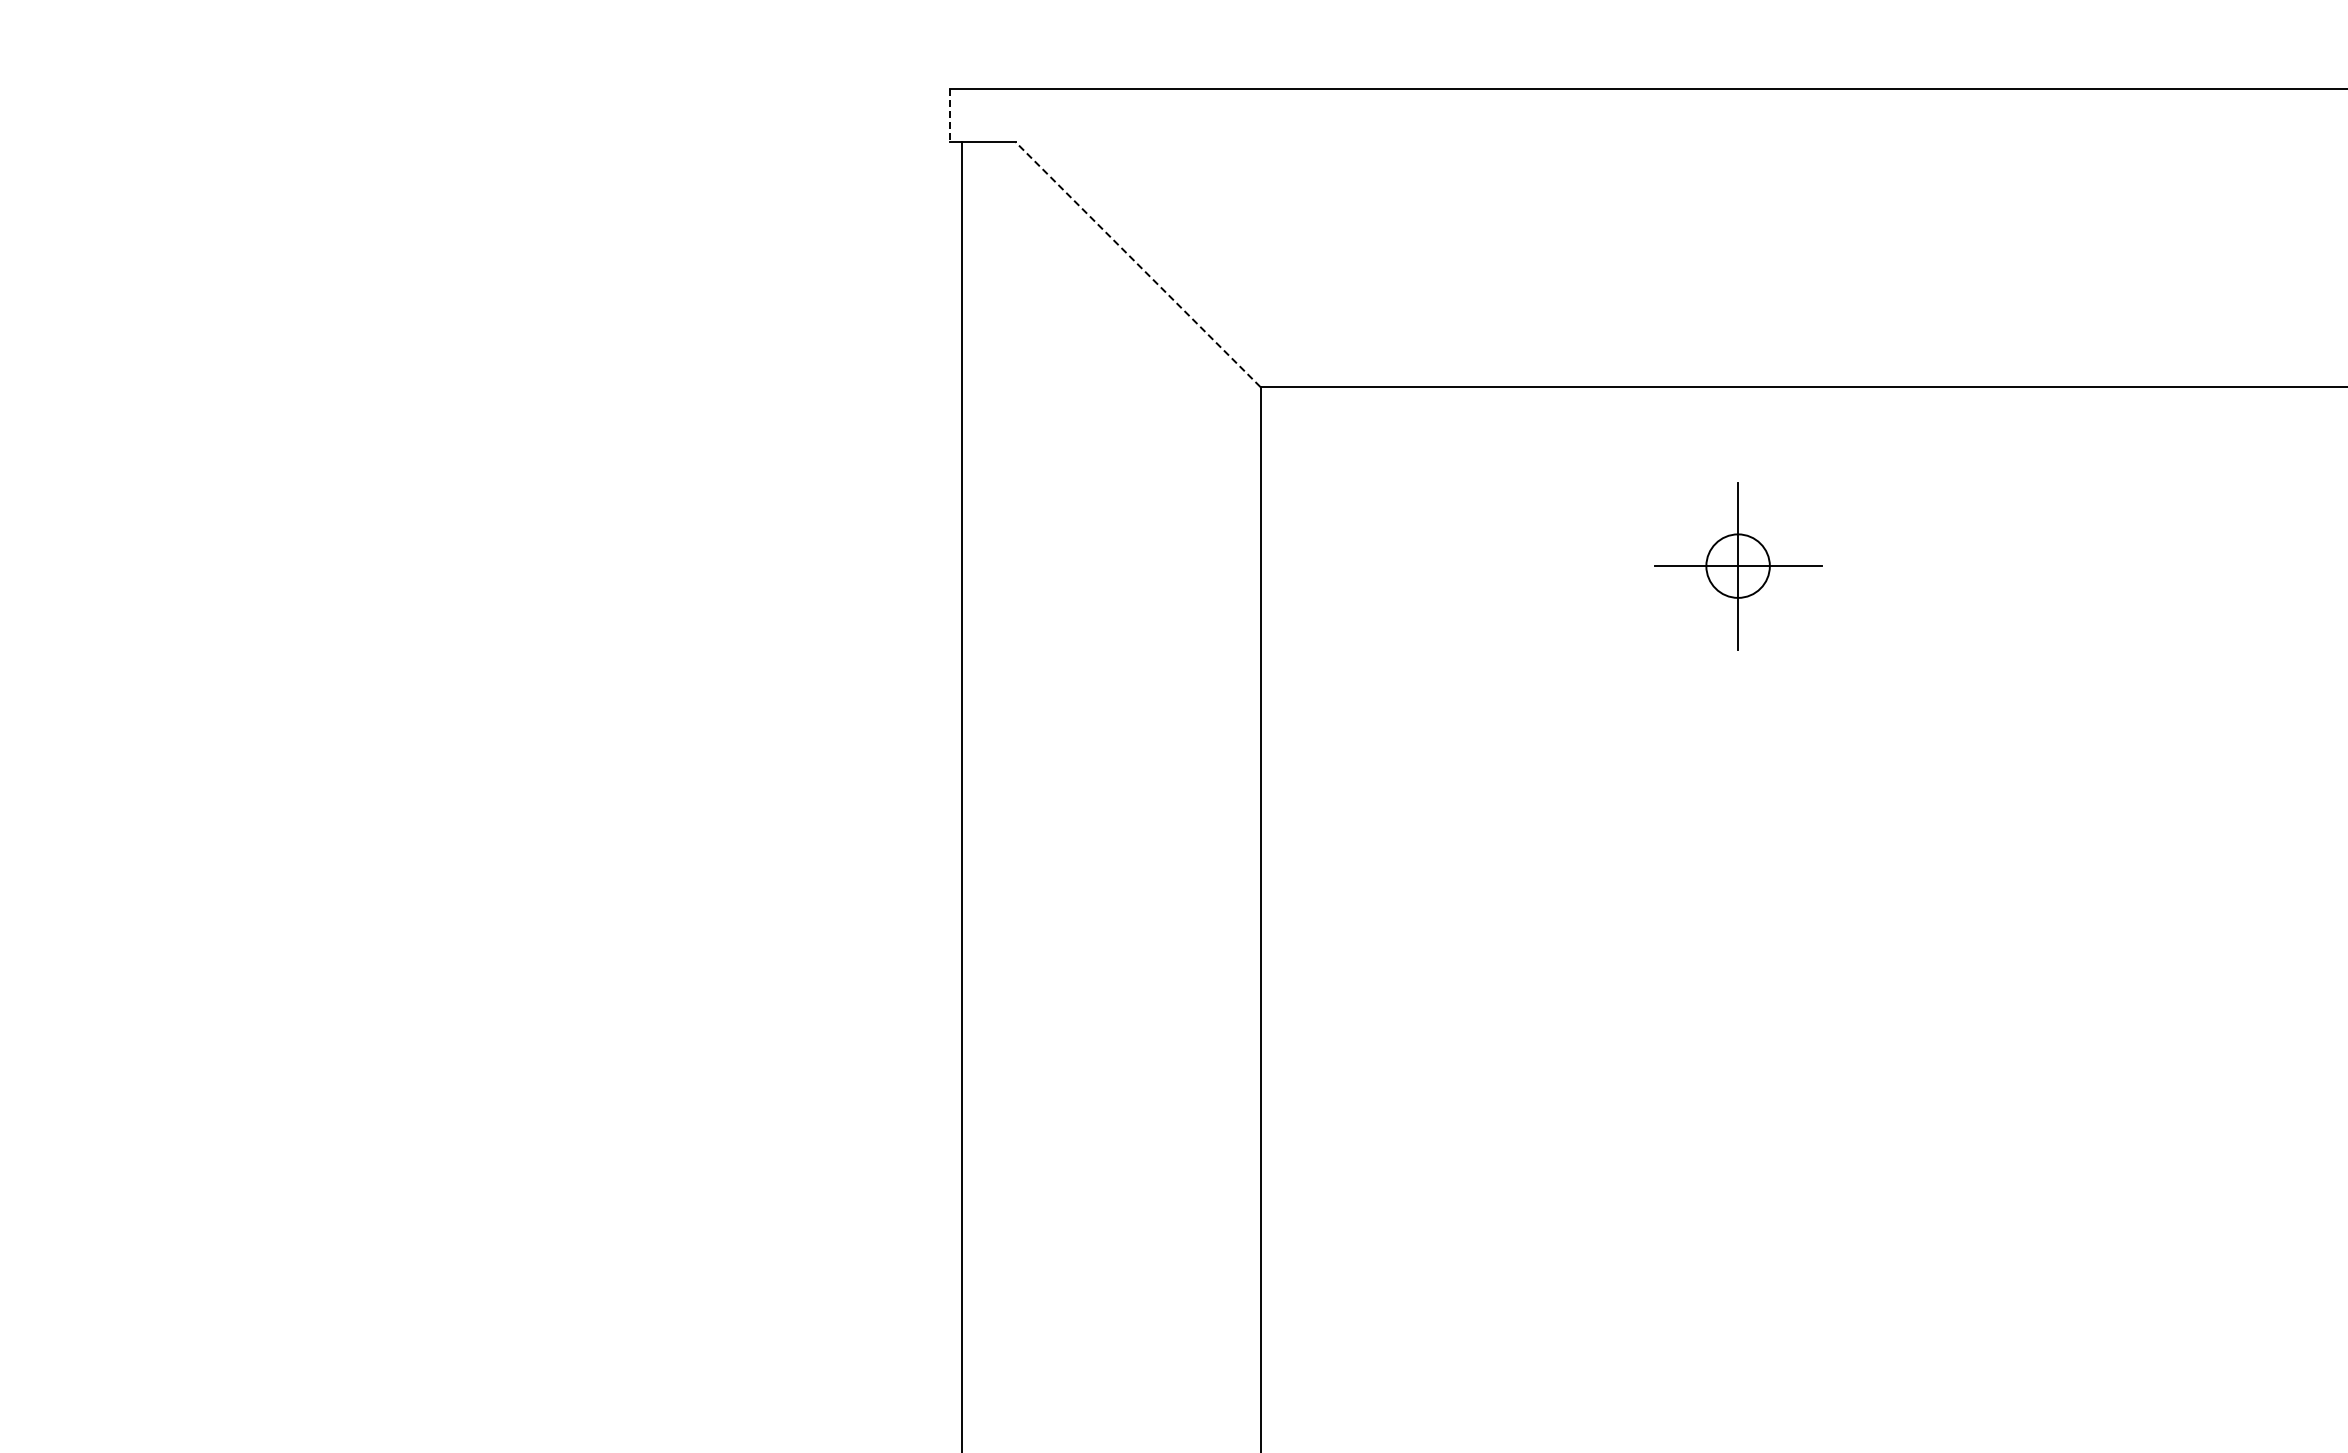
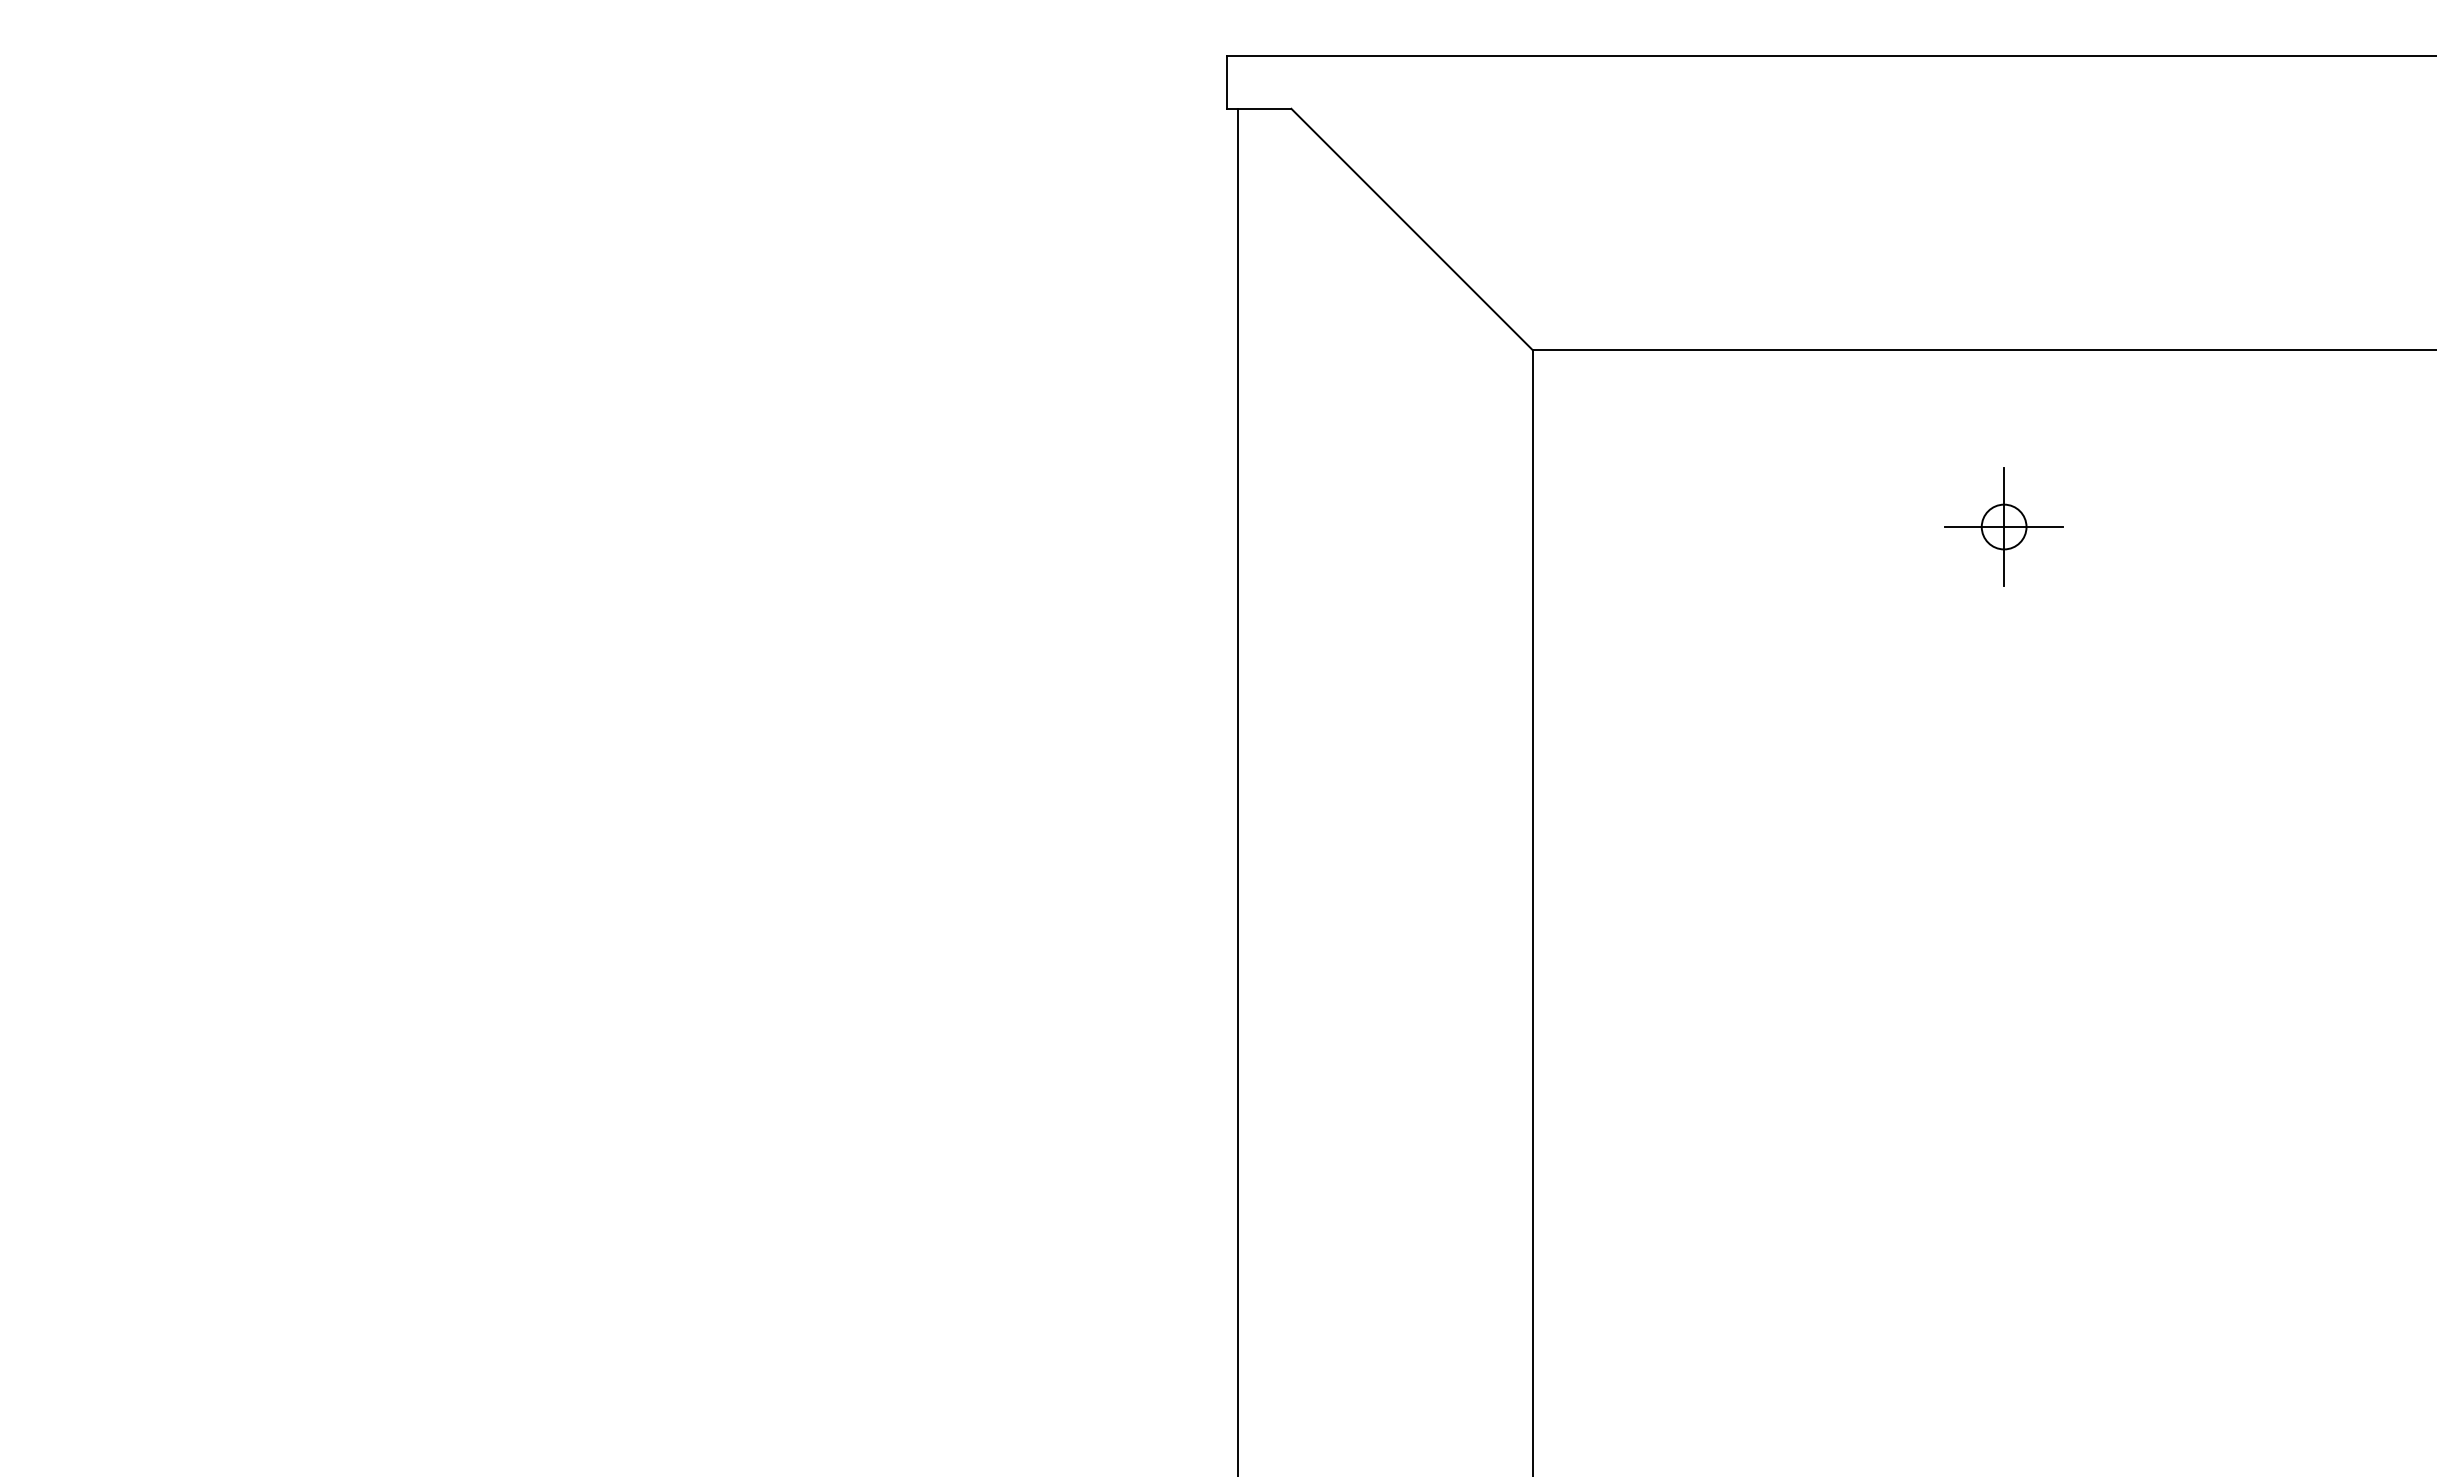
line: (949, 115) -> (1226, 82), dashed -> solid
line: (1138, 264) -> (1412, 229), dashed -> solid
part: (1737, 565) -> (2003, 526), size x0.71

